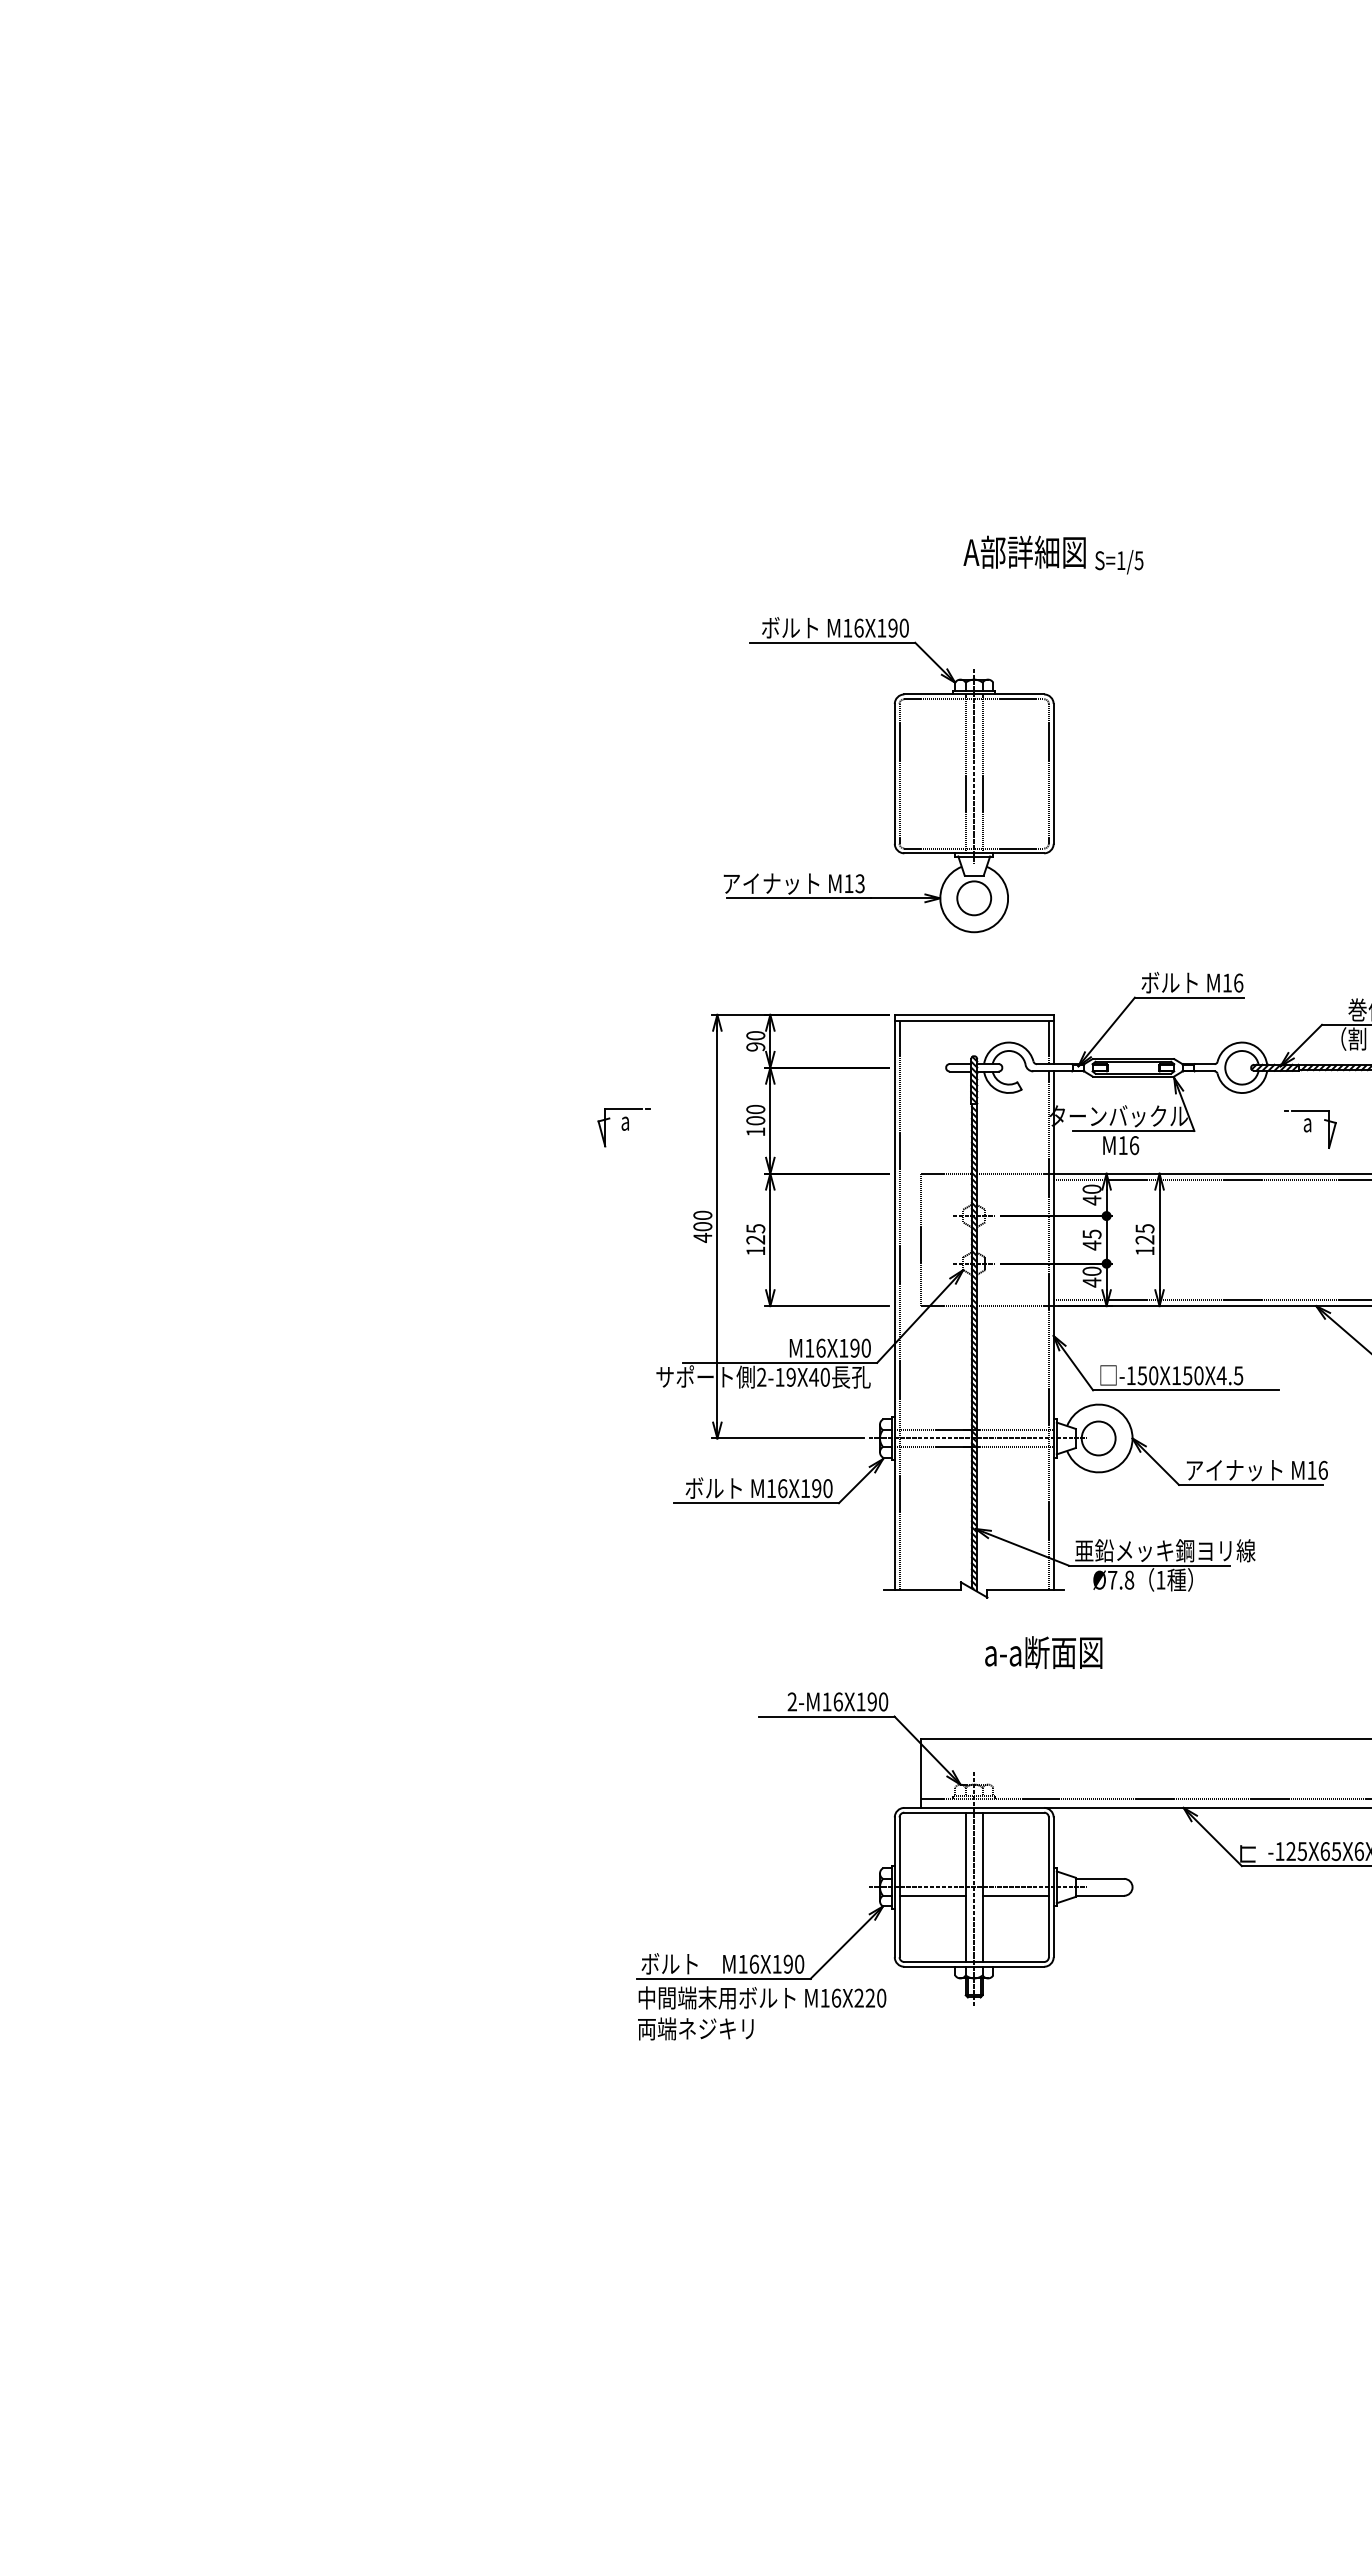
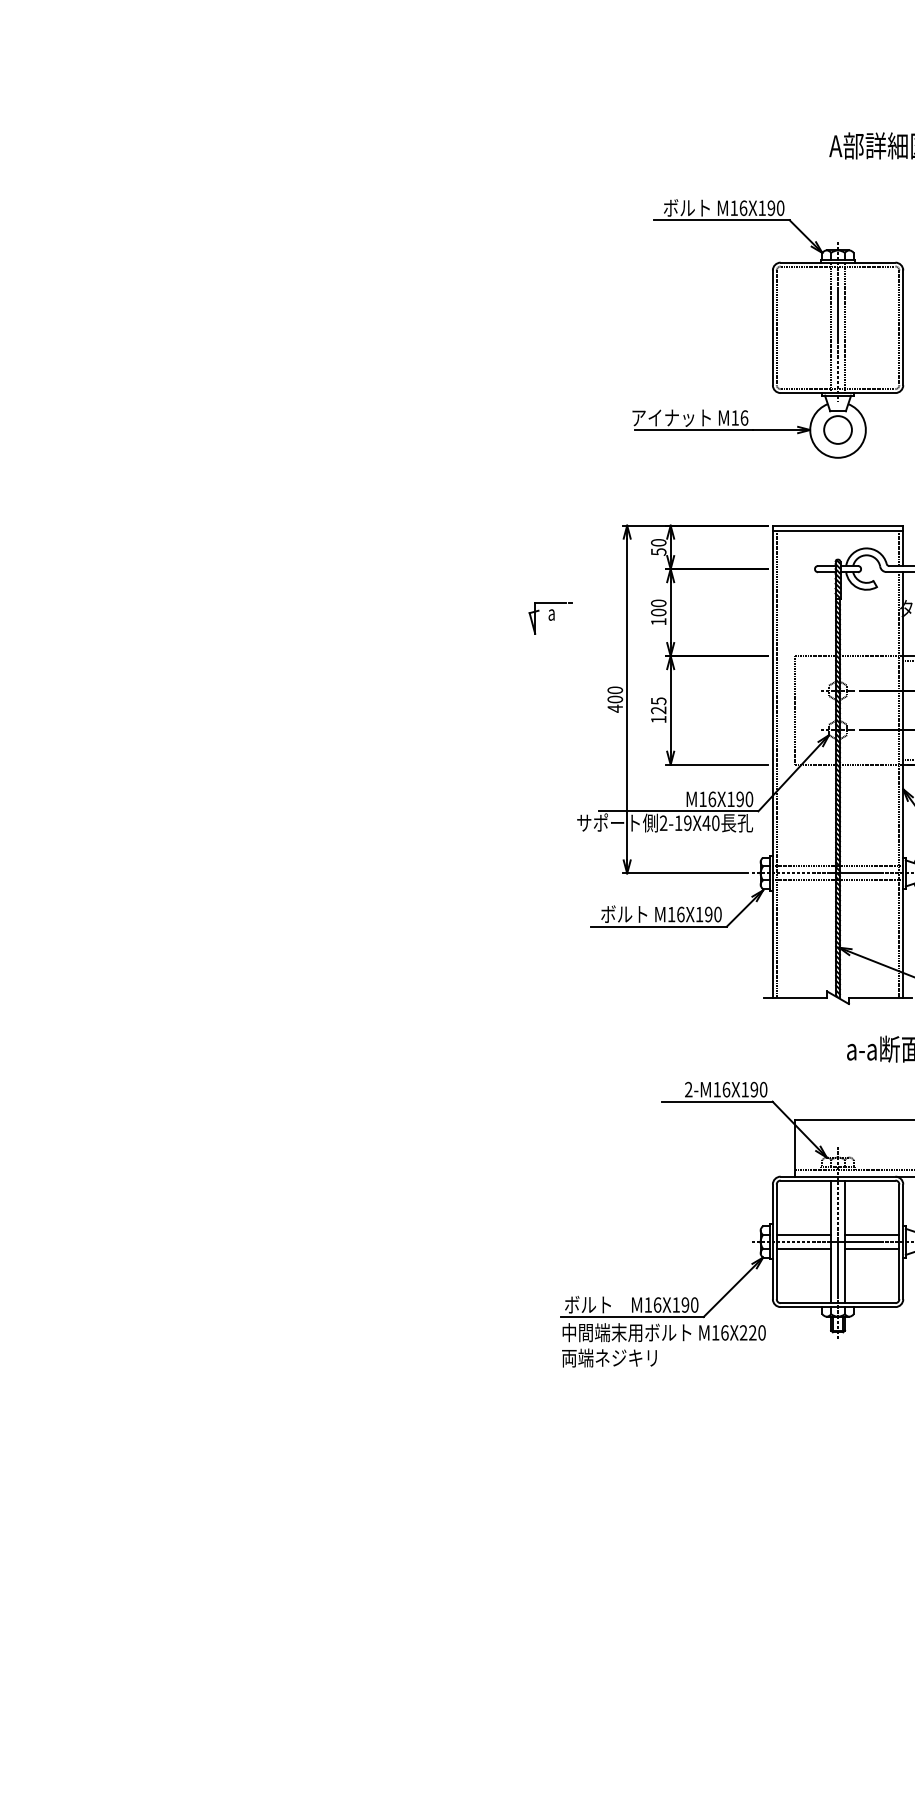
text: (859, 883) -> (743, 417), M13 -> M16
text: (755, 1046) -> (658, 551), 90 -> 50
line: (932, 1878) -> (803, 1234), added
line: (1015, 1878) -> (871, 1234), added

